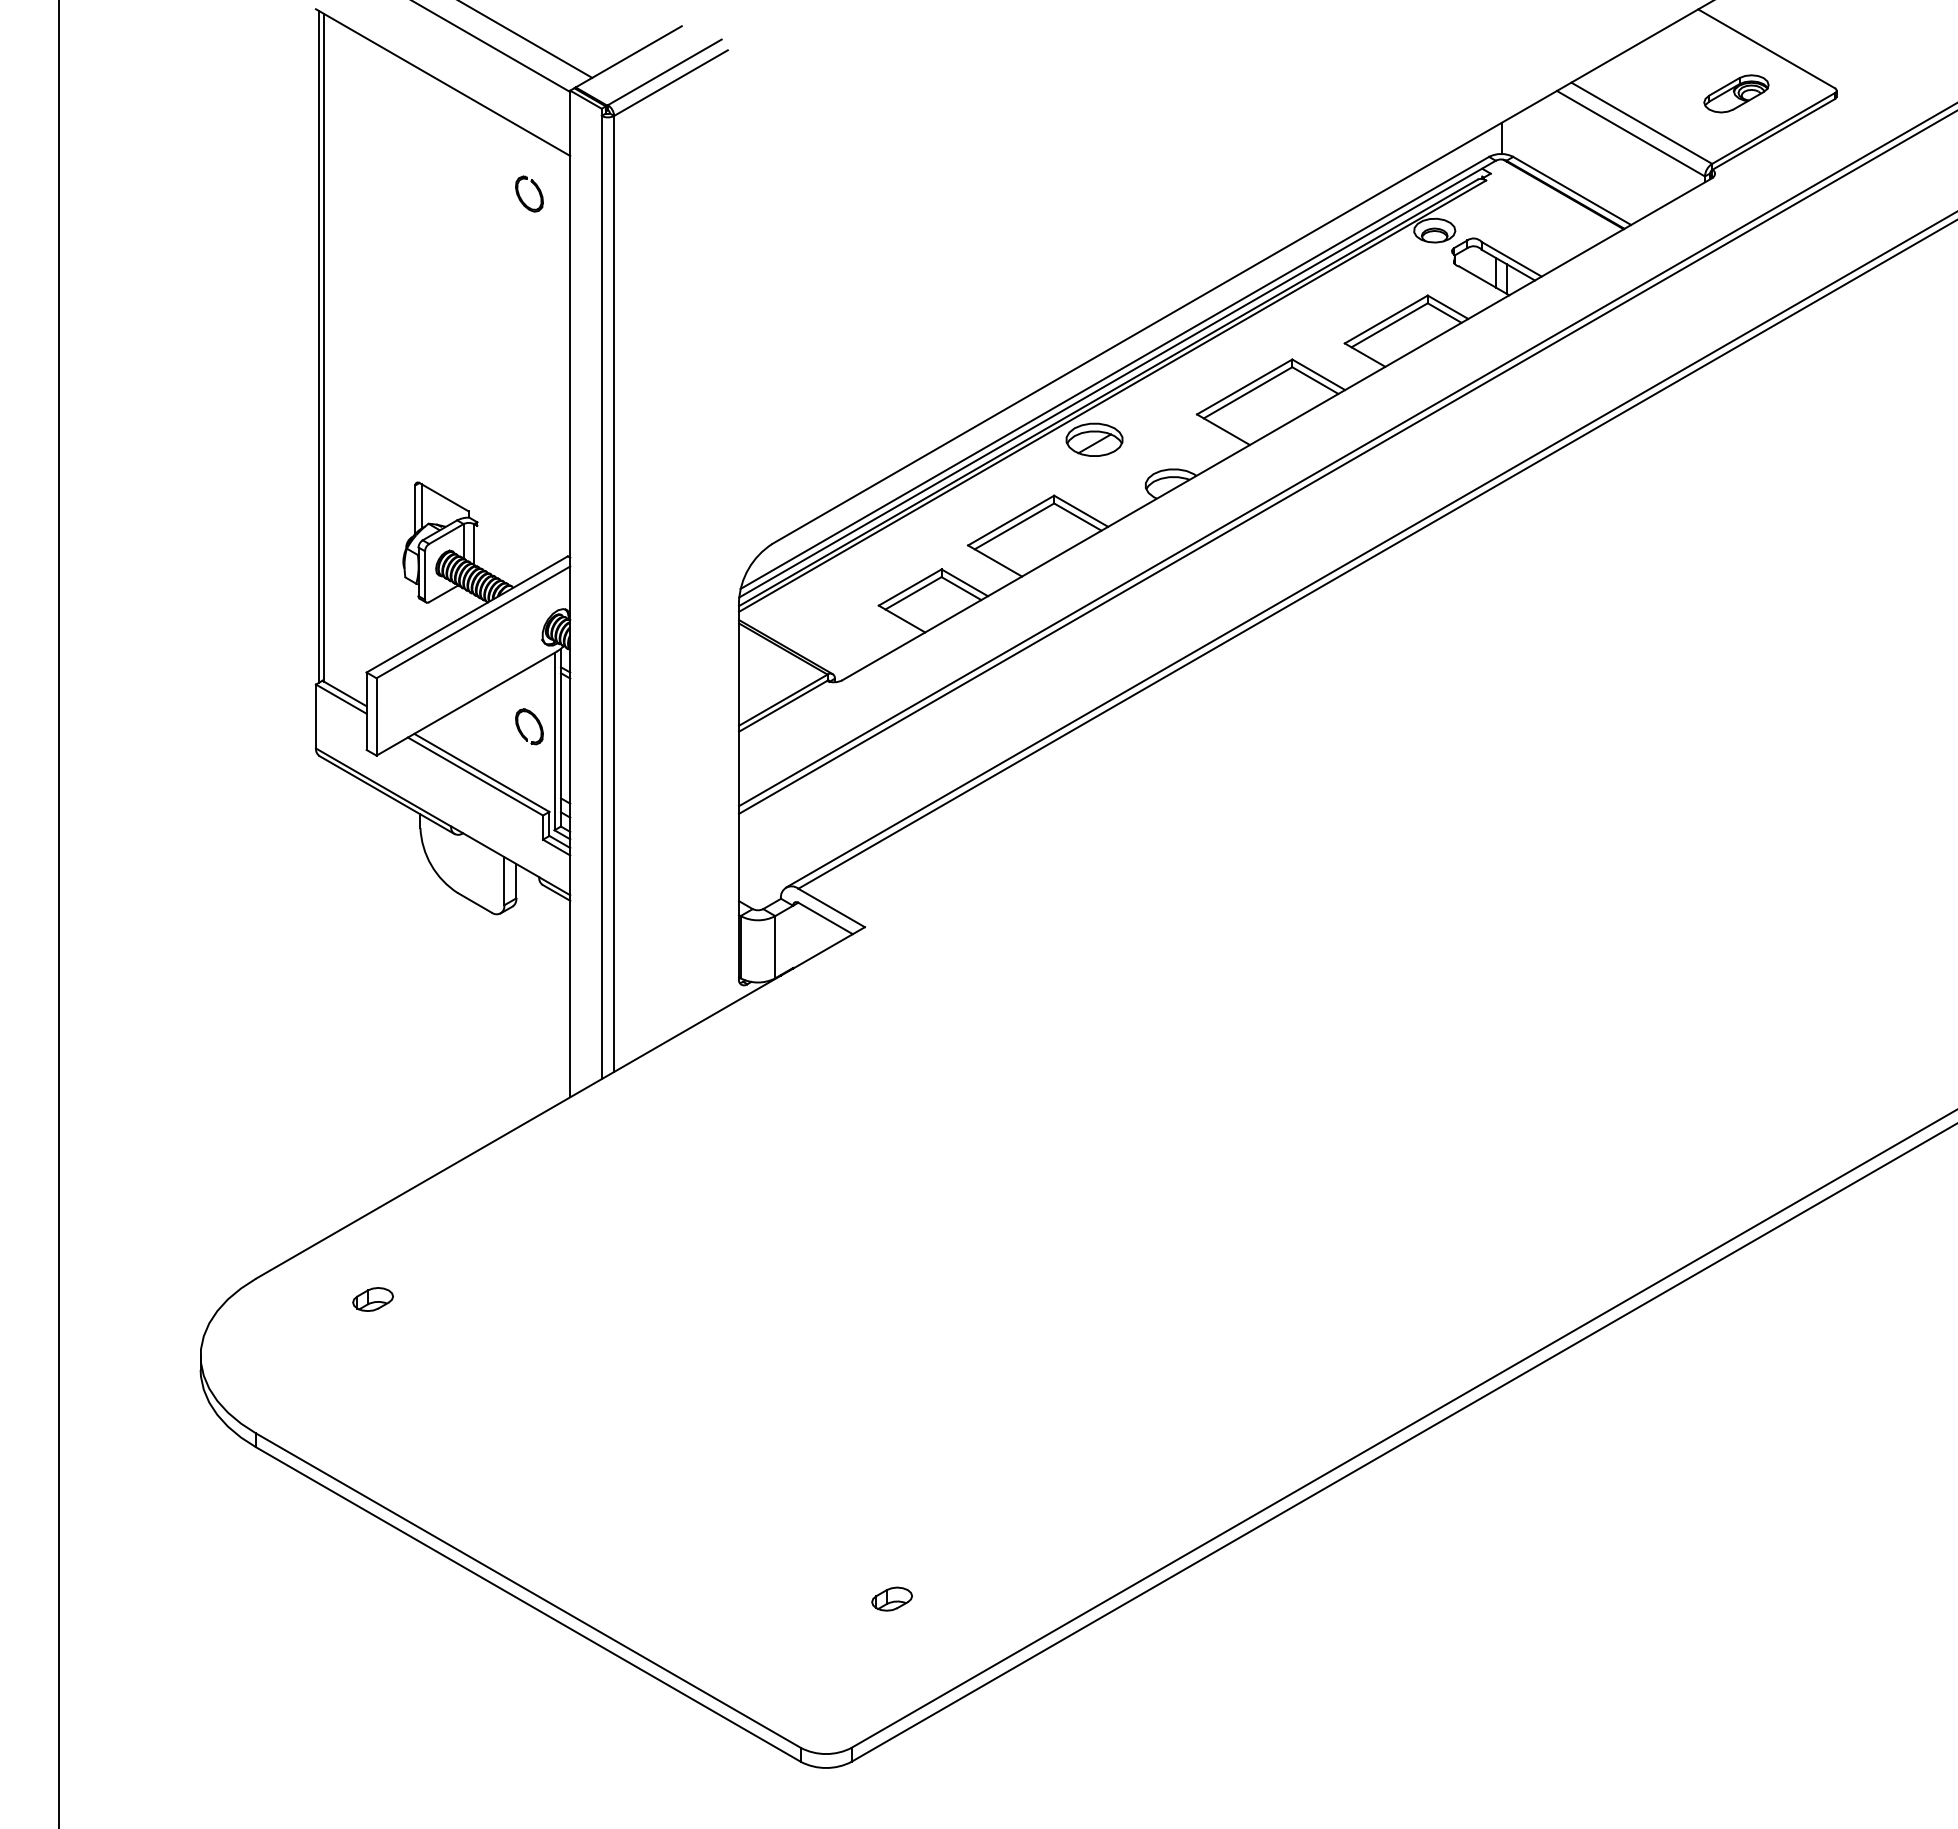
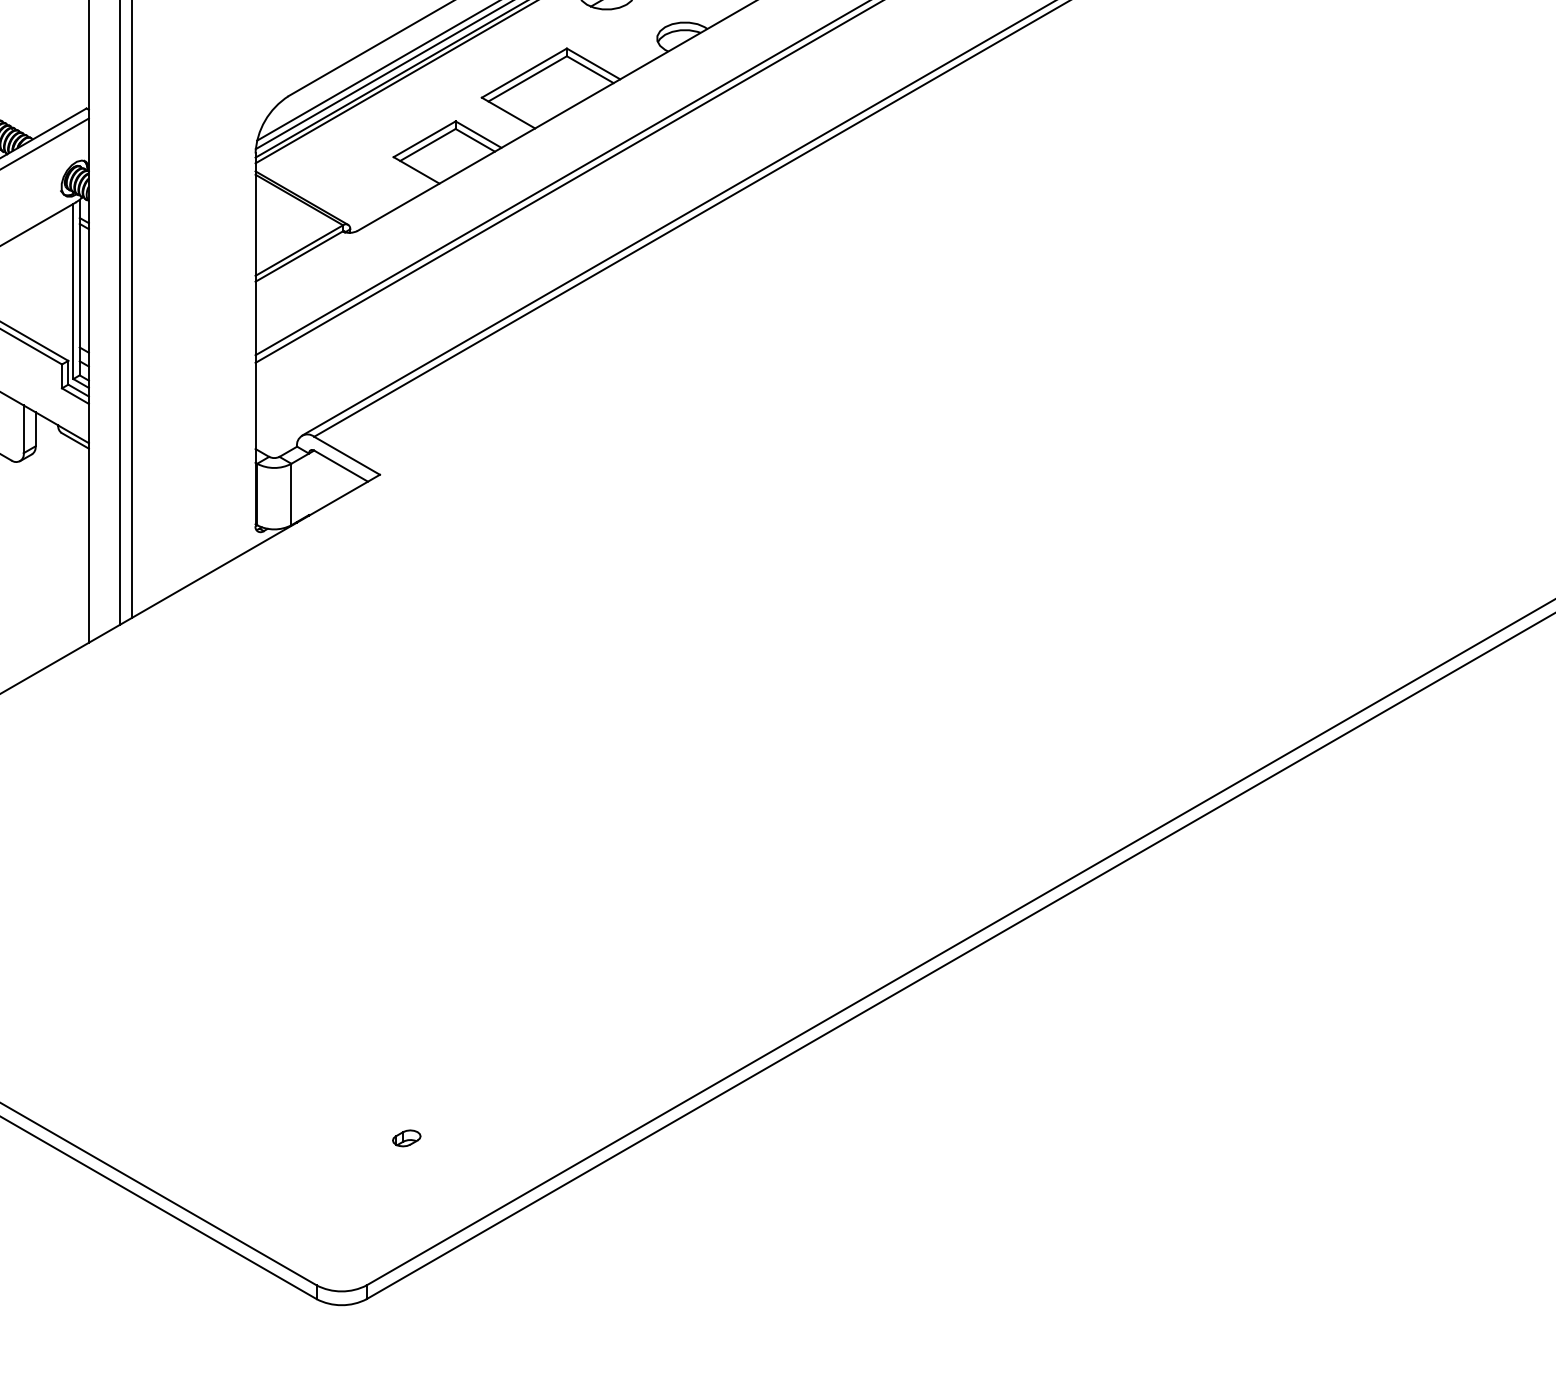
part: (537, 723) -> (56, 273), removed
part: (891, 1598) -> (406, 1137), size x0.7

